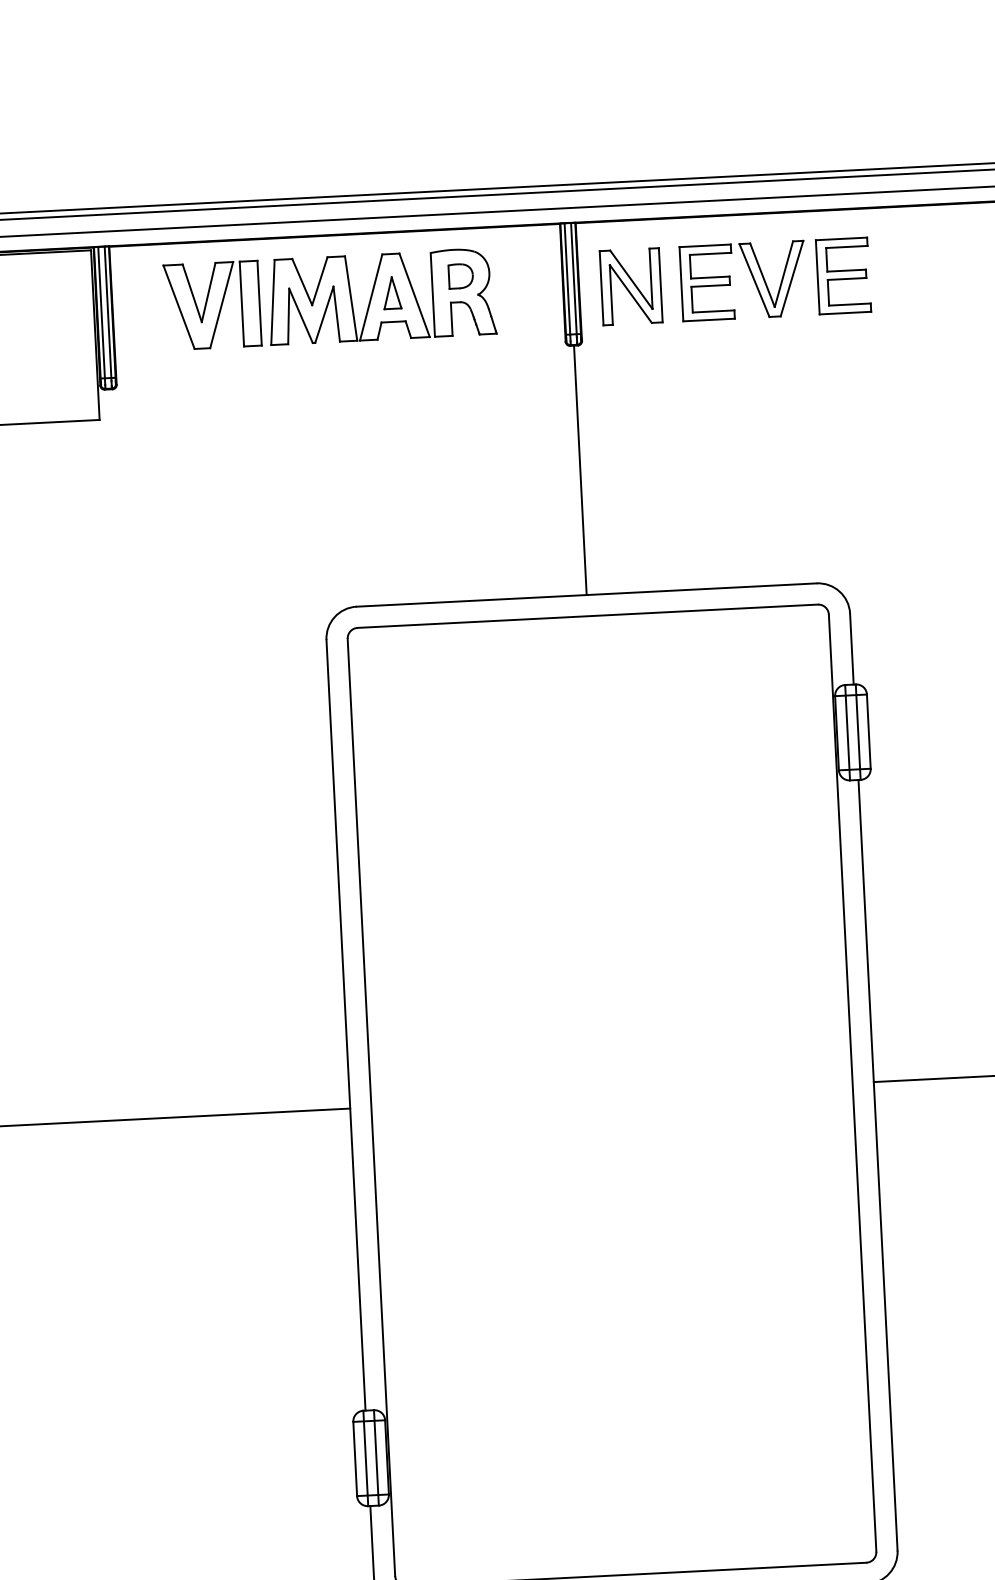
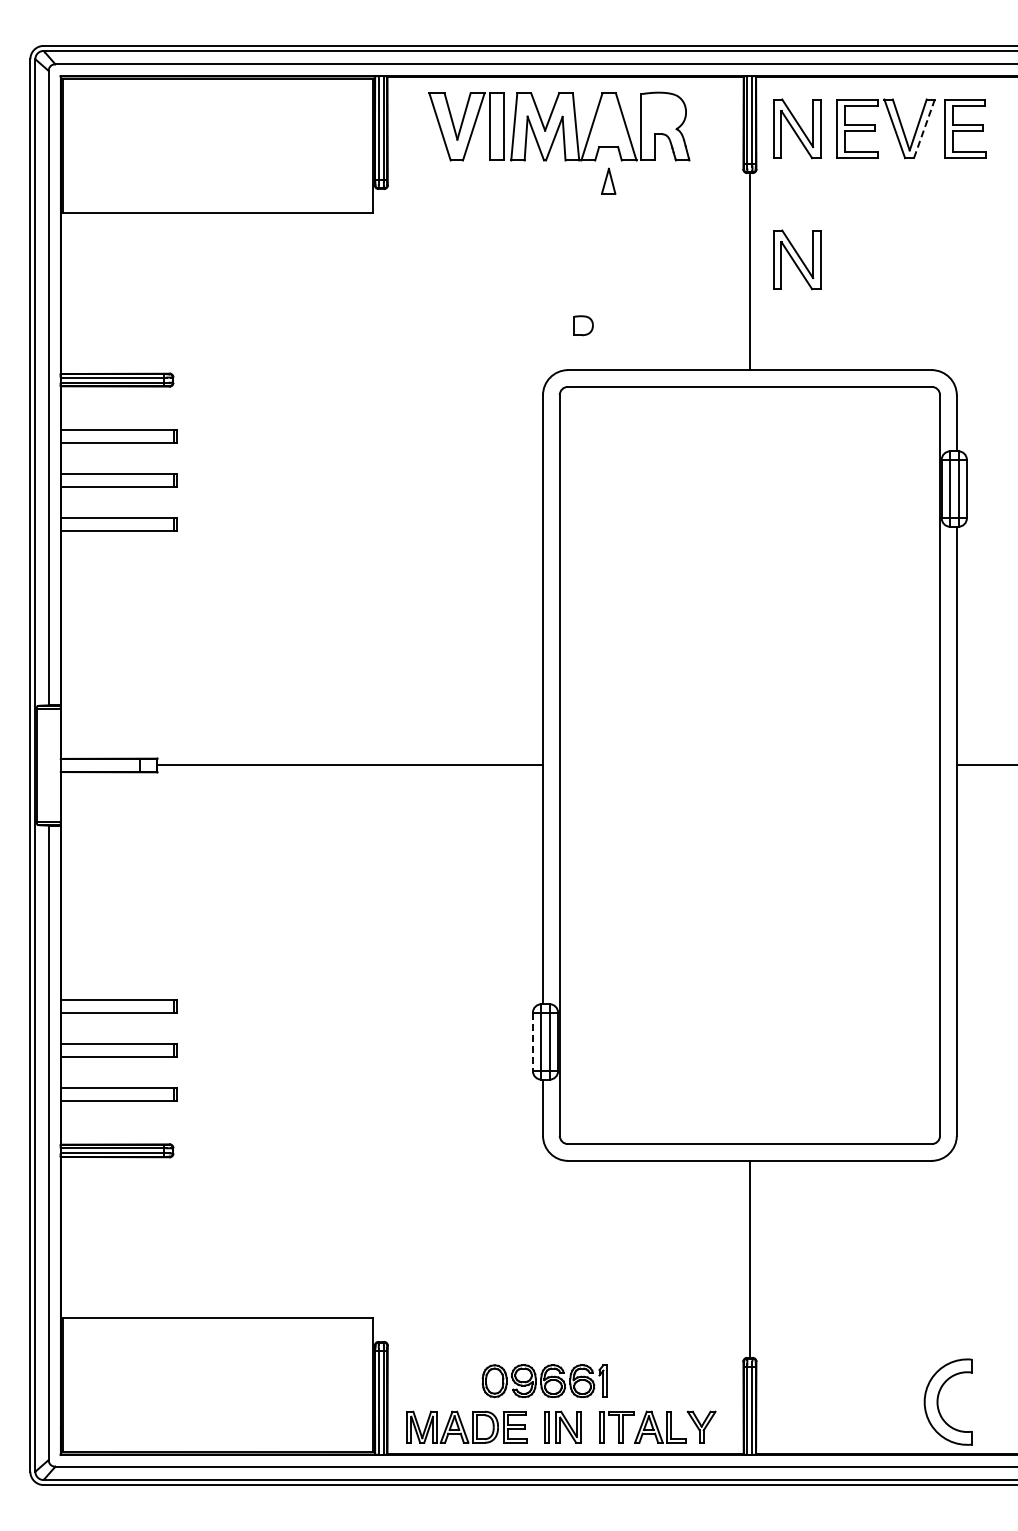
part: (460, 275) -> (583, 325), moved
line: (792, 279) -> (924, 129), solid -> dashed
part: (391, 292) -> (608, 180), moved
part: (639, 452) -> (797, 259), added
line: (354, 1459) -> (532, 1042), solid -> dashed

